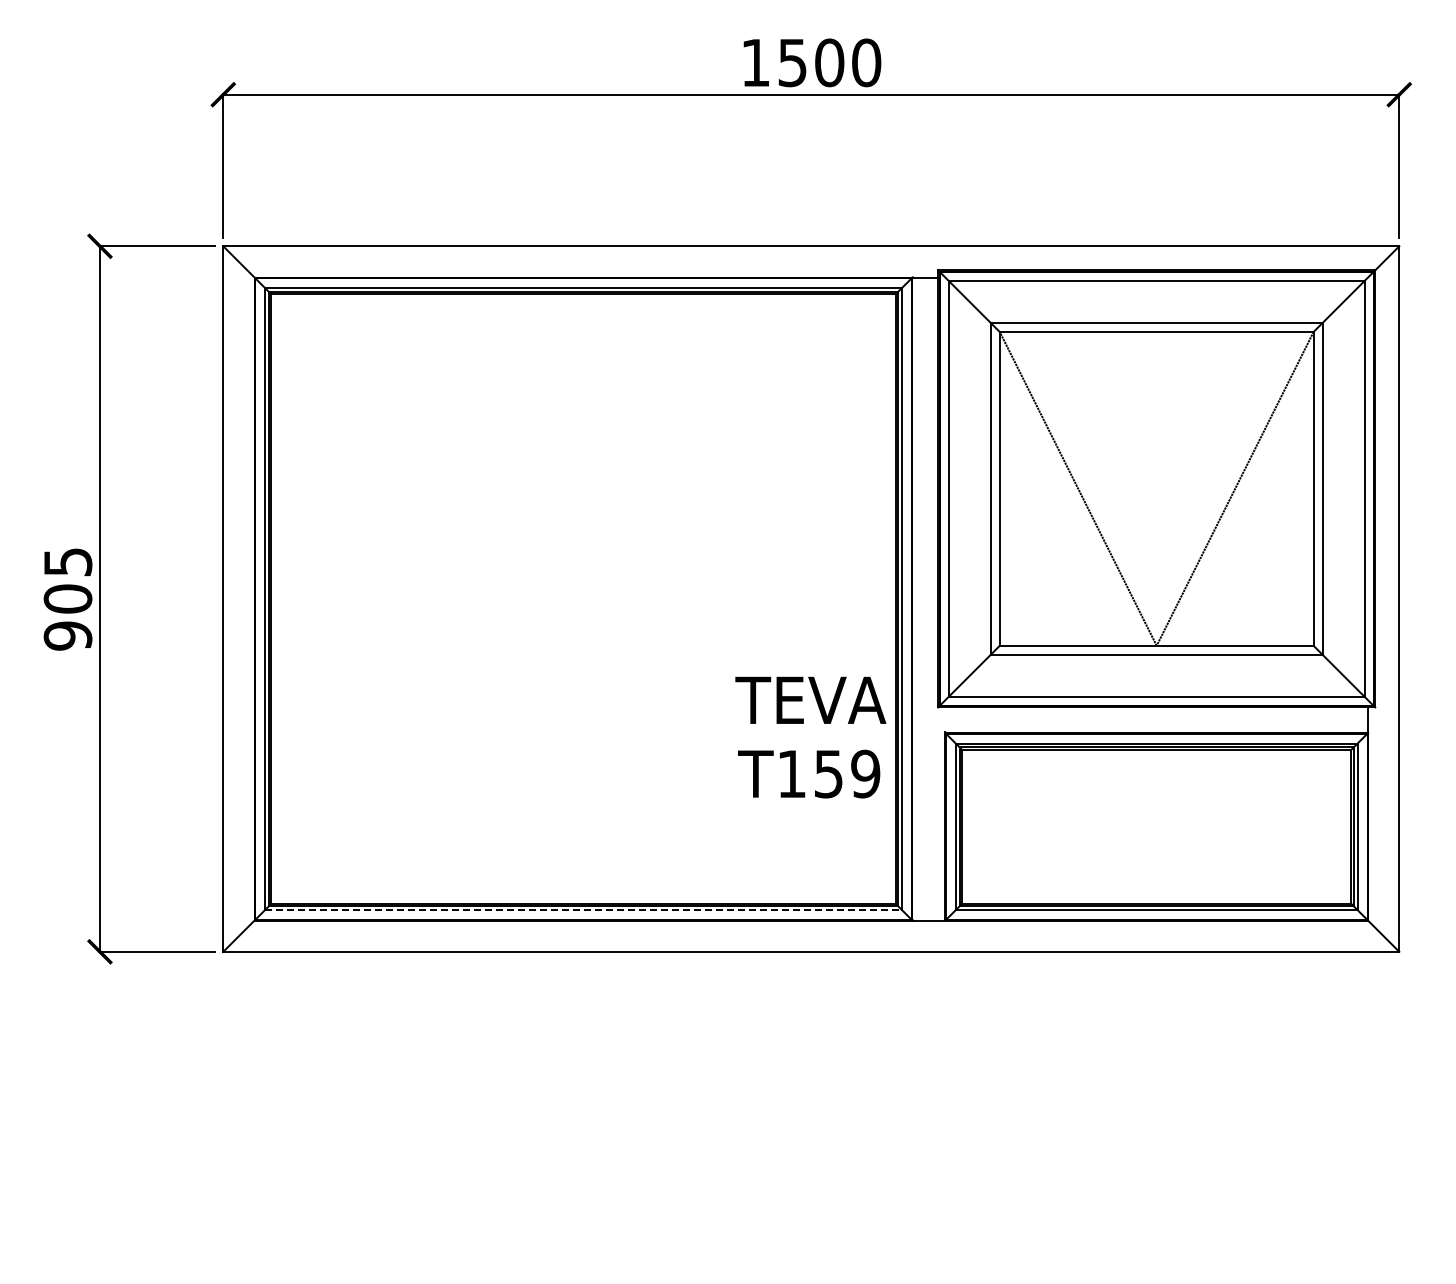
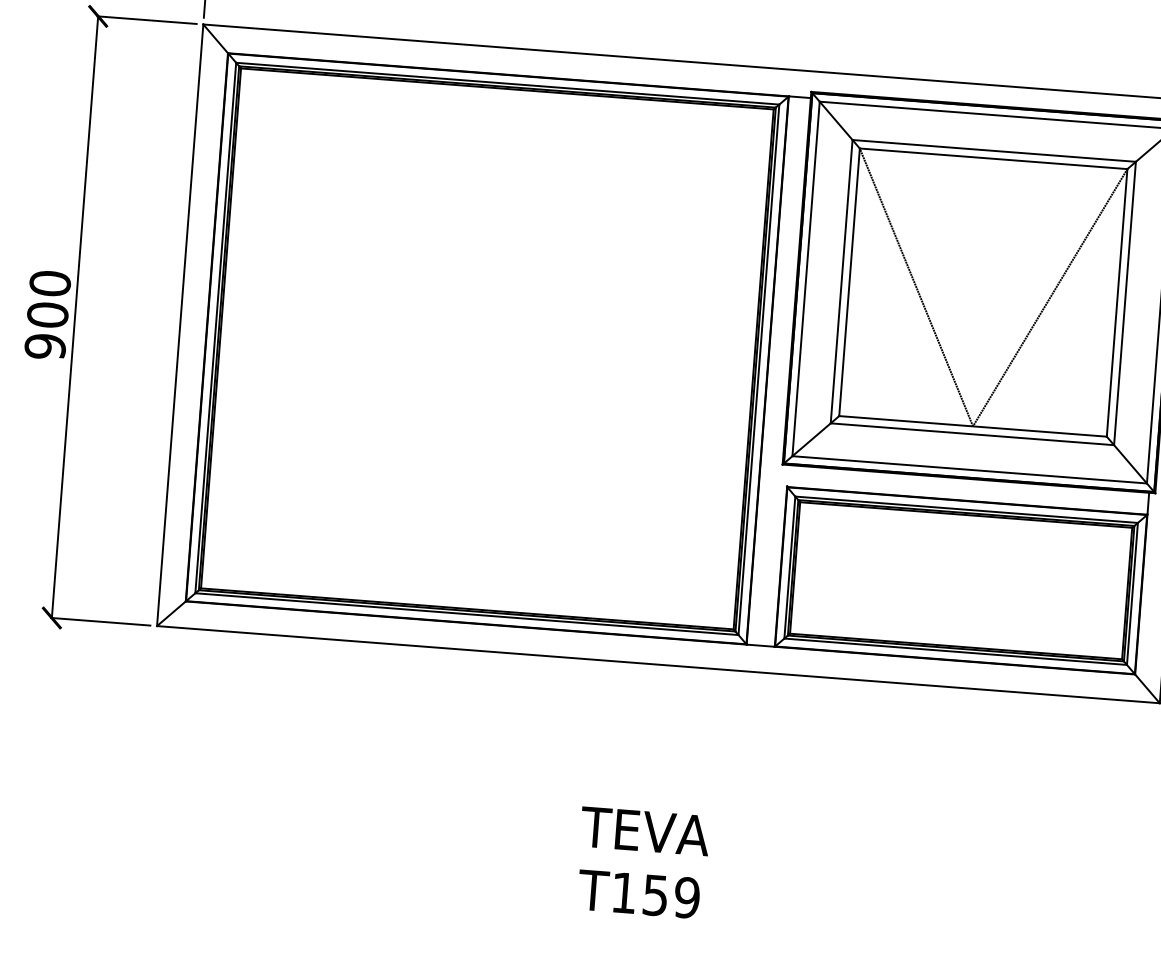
text: (67, 561) -> (49, 283), 905 -> 900
text: (810, 737) -> (642, 863), moved
line: (583, 910) -> (466, 614), dashed -> solid

